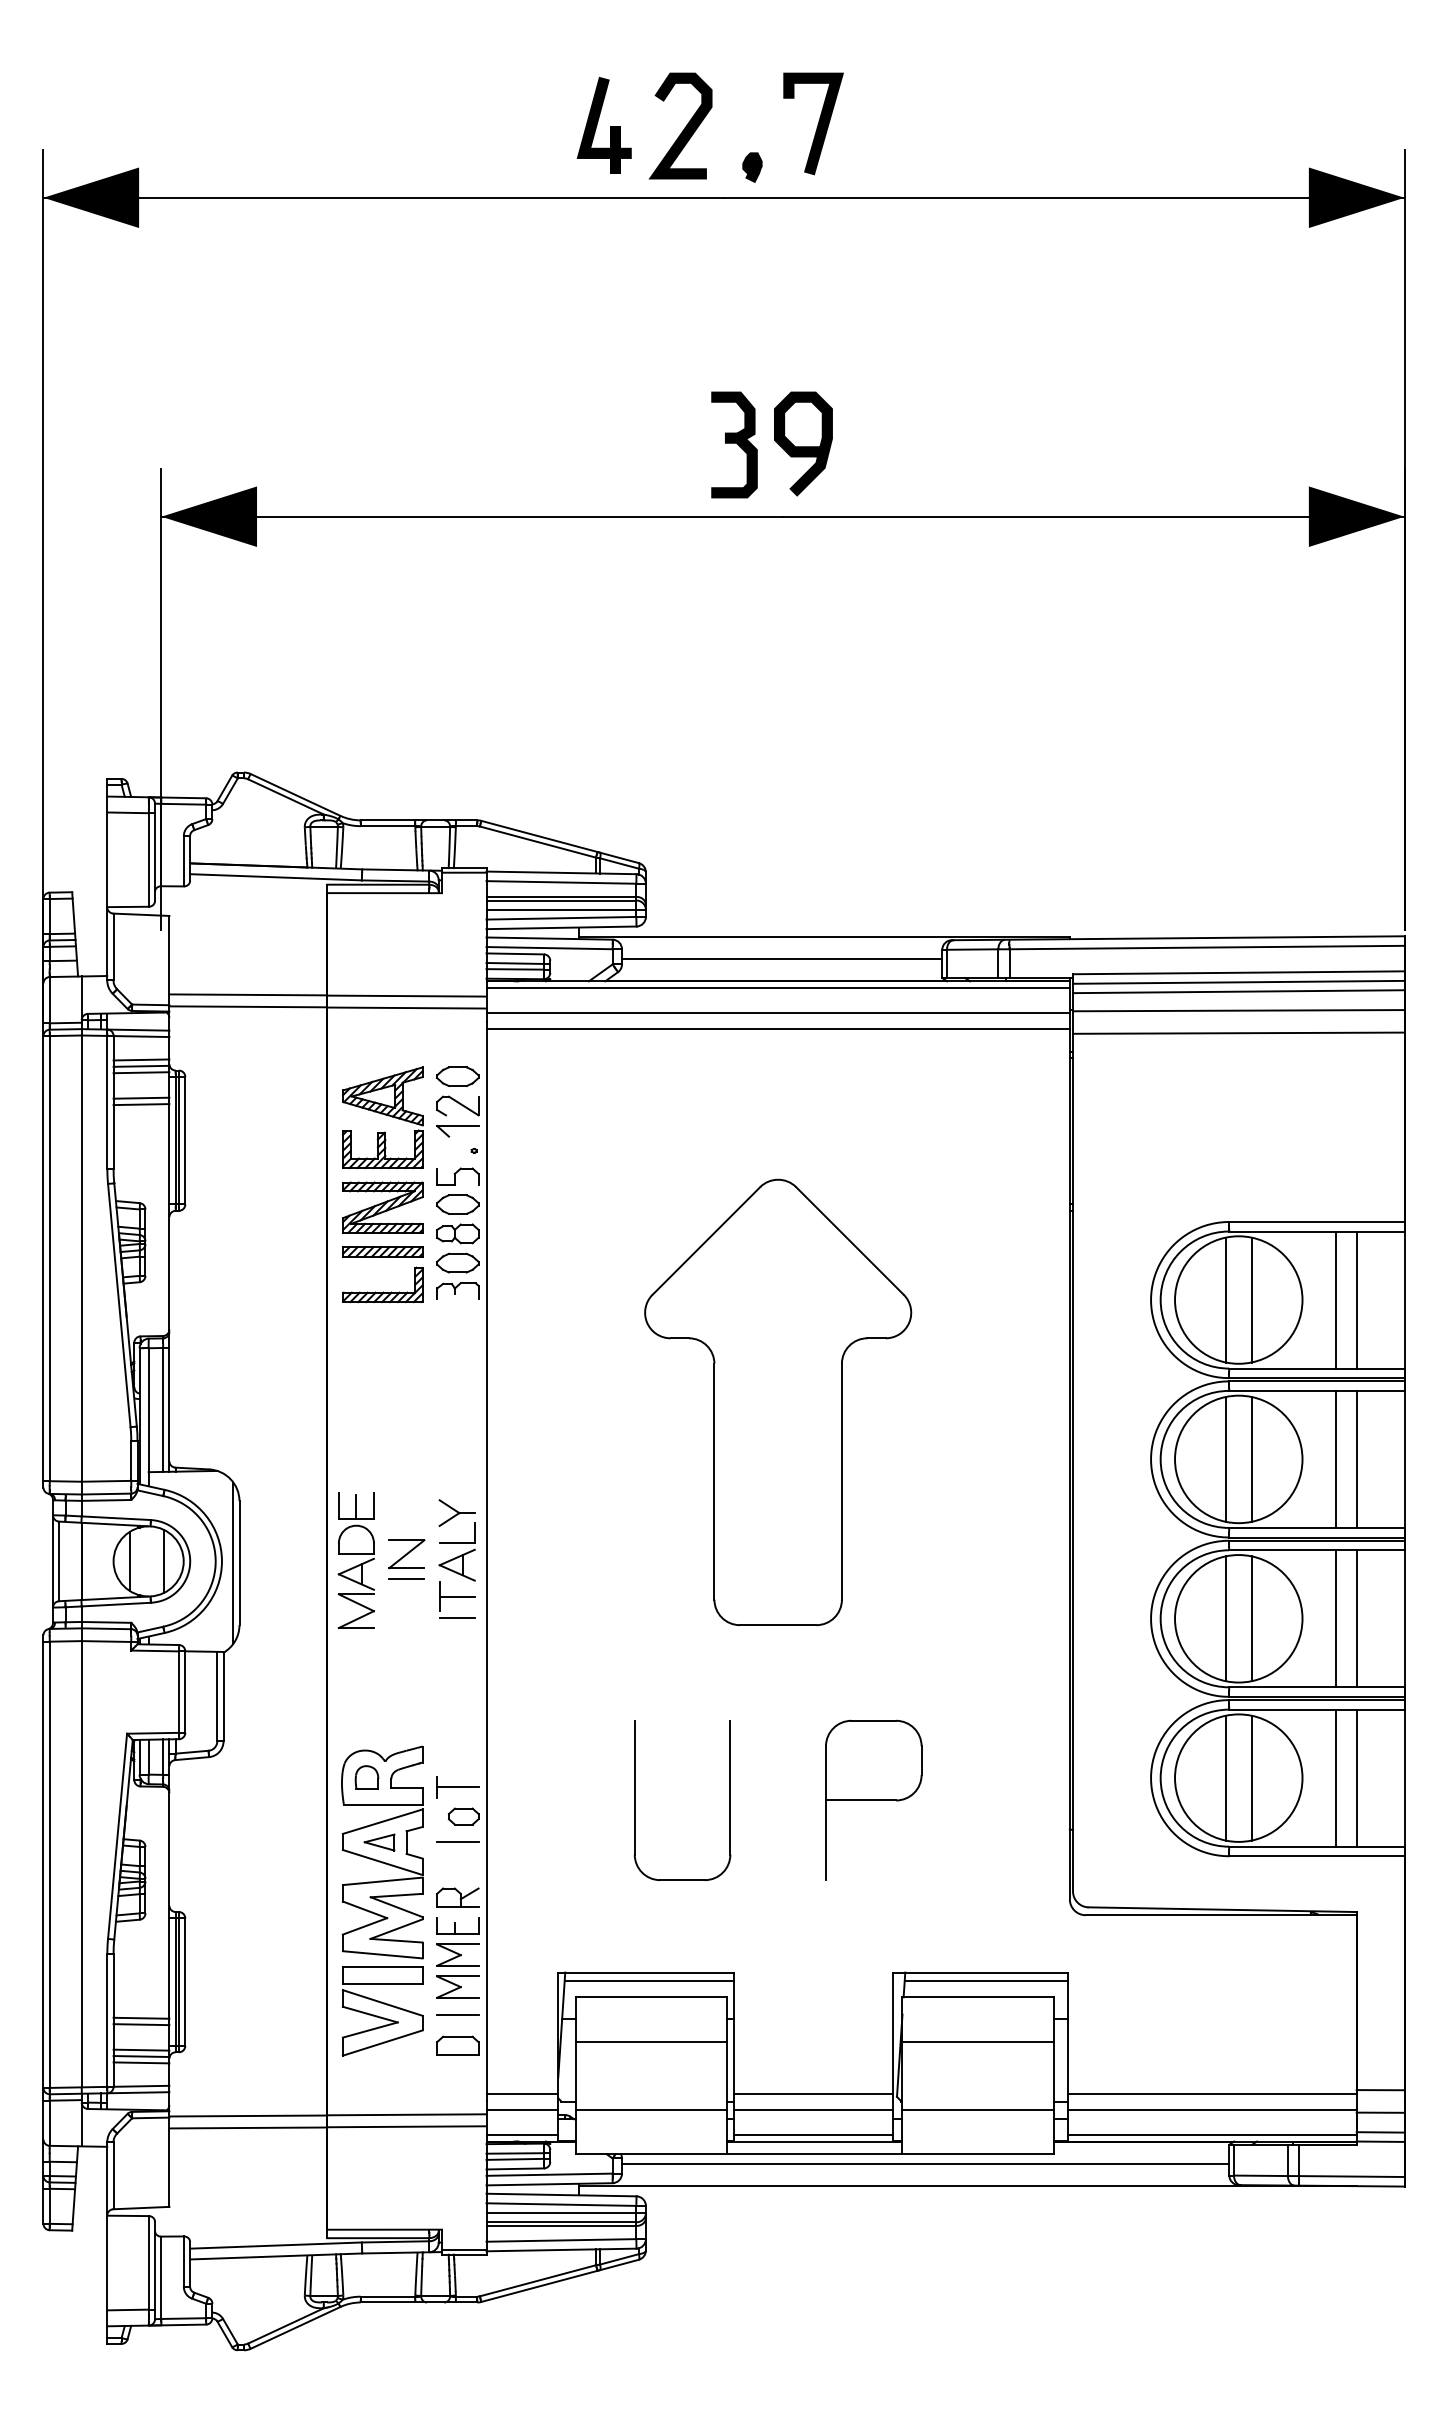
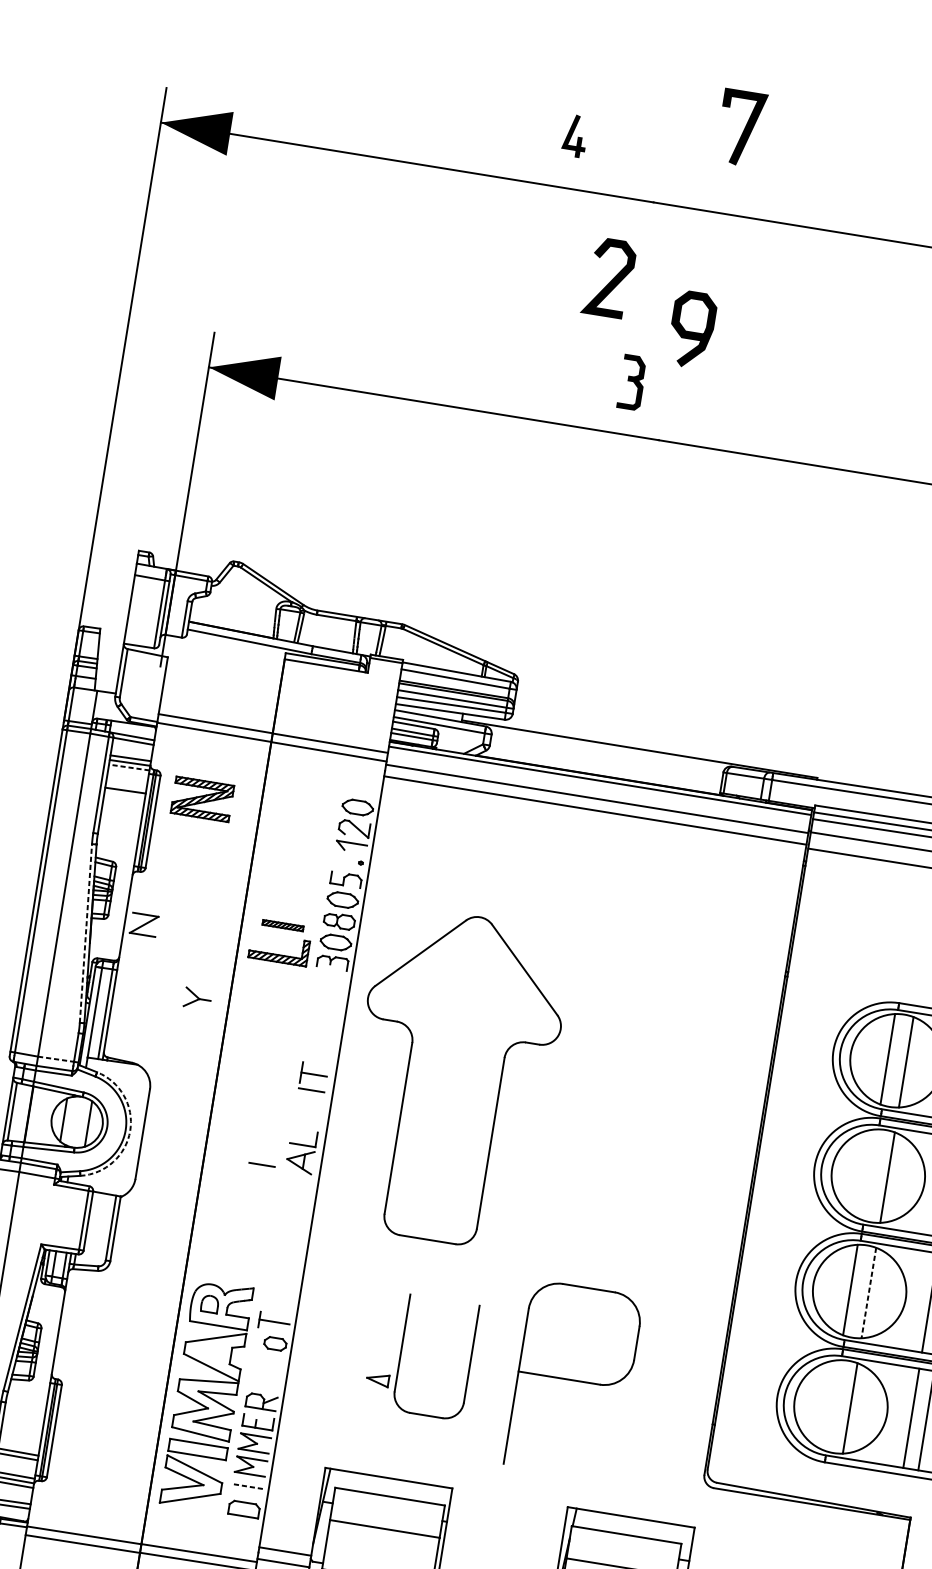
line: (817, 124) -> (743, 129), moved
part: (603, 125) -> (574, 135), size x0.6
curve: (684, 127) -> (611, 279), moved
part: (752, 167) -> (677, 183), removed
part: (734, 444) -> (632, 382), size x0.7
curve: (803, 446) -> (691, 331), moved
line: (781, 959) -> (605, 760), removed
line: (141, 1072) -> (129, 767), solid -> dashed
line: (141, 1097) -> (126, 785), removed
part: (382, 1117) -> (298, 828), removed
part: (382, 1207) -> (202, 799), moved
part: (382, 1251) -> (282, 925), size x0.7
line: (119, 1305) -> (86, 933), solid -> dashed
part: (778, 1401) -> (454, 1077), moved
line: (1226, 1458) -> (869, 1174), removed
line: (106, 1481) -> (56, 1059), solid -> dashed
part: (456, 1512) -> (197, 998), moved
part: (406, 1554) -> (143, 925), moved
part: (355, 1560) -> (227, 1145), removed
arc: (221, 1561) -> (129, 1130), solid -> dashed
line: (233, 1562) -> (138, 1132), removed
part: (457, 1599) -> (314, 1076), moved
line: (1251, 1619) -> (868, 1293), solid -> dashed
line: (1226, 1777) -> (832, 1405), removed
part: (873, 1799) -> (574, 1379), size x1.6
line: (457, 1841) -> (267, 1361), removed
part: (379, 1842) -> (377, 1379), moved
line: (648, 1980) -> (389, 1484), removed
line: (986, 1980) -> (634, 1523), removed
line: (457, 2014) -> (247, 1486), solid -> dashed

